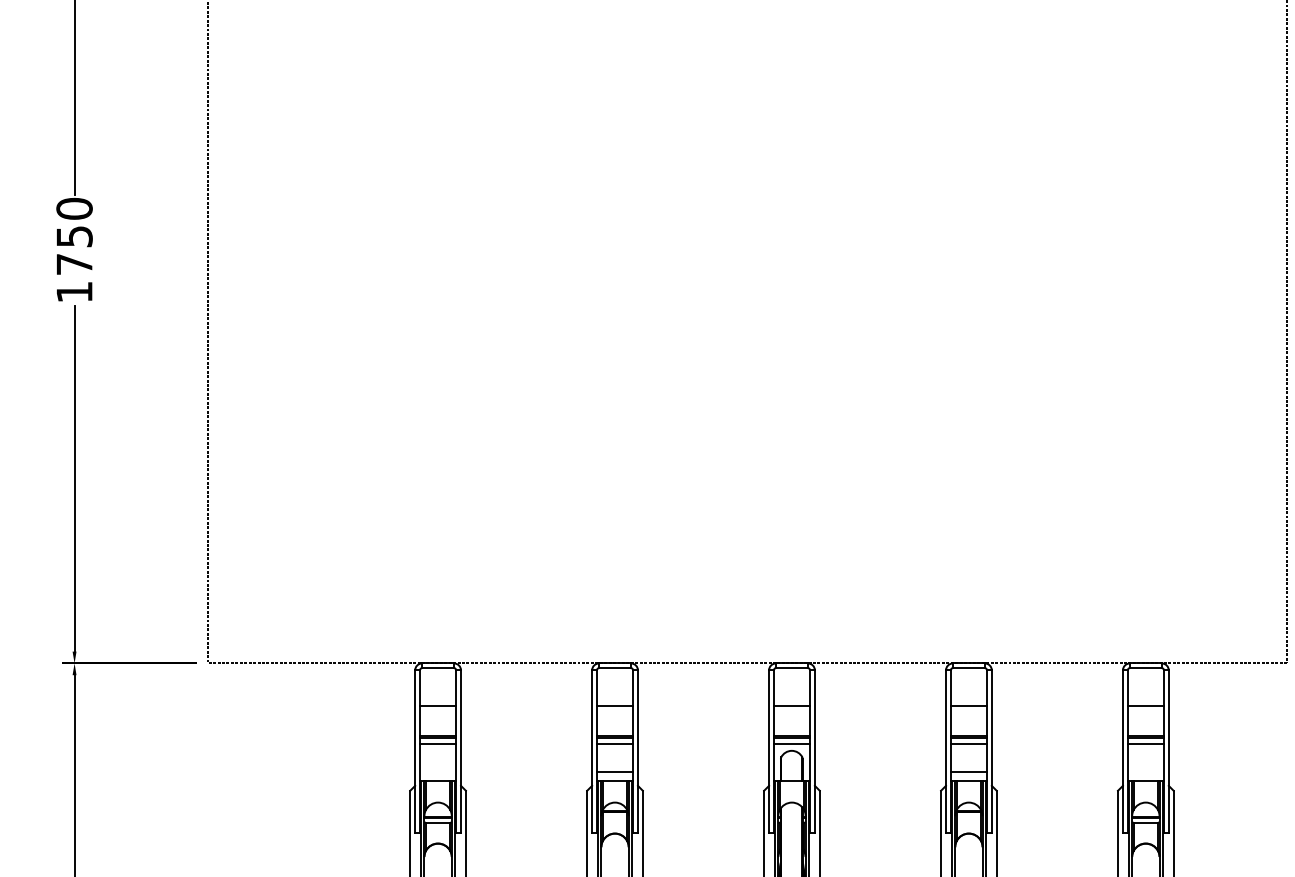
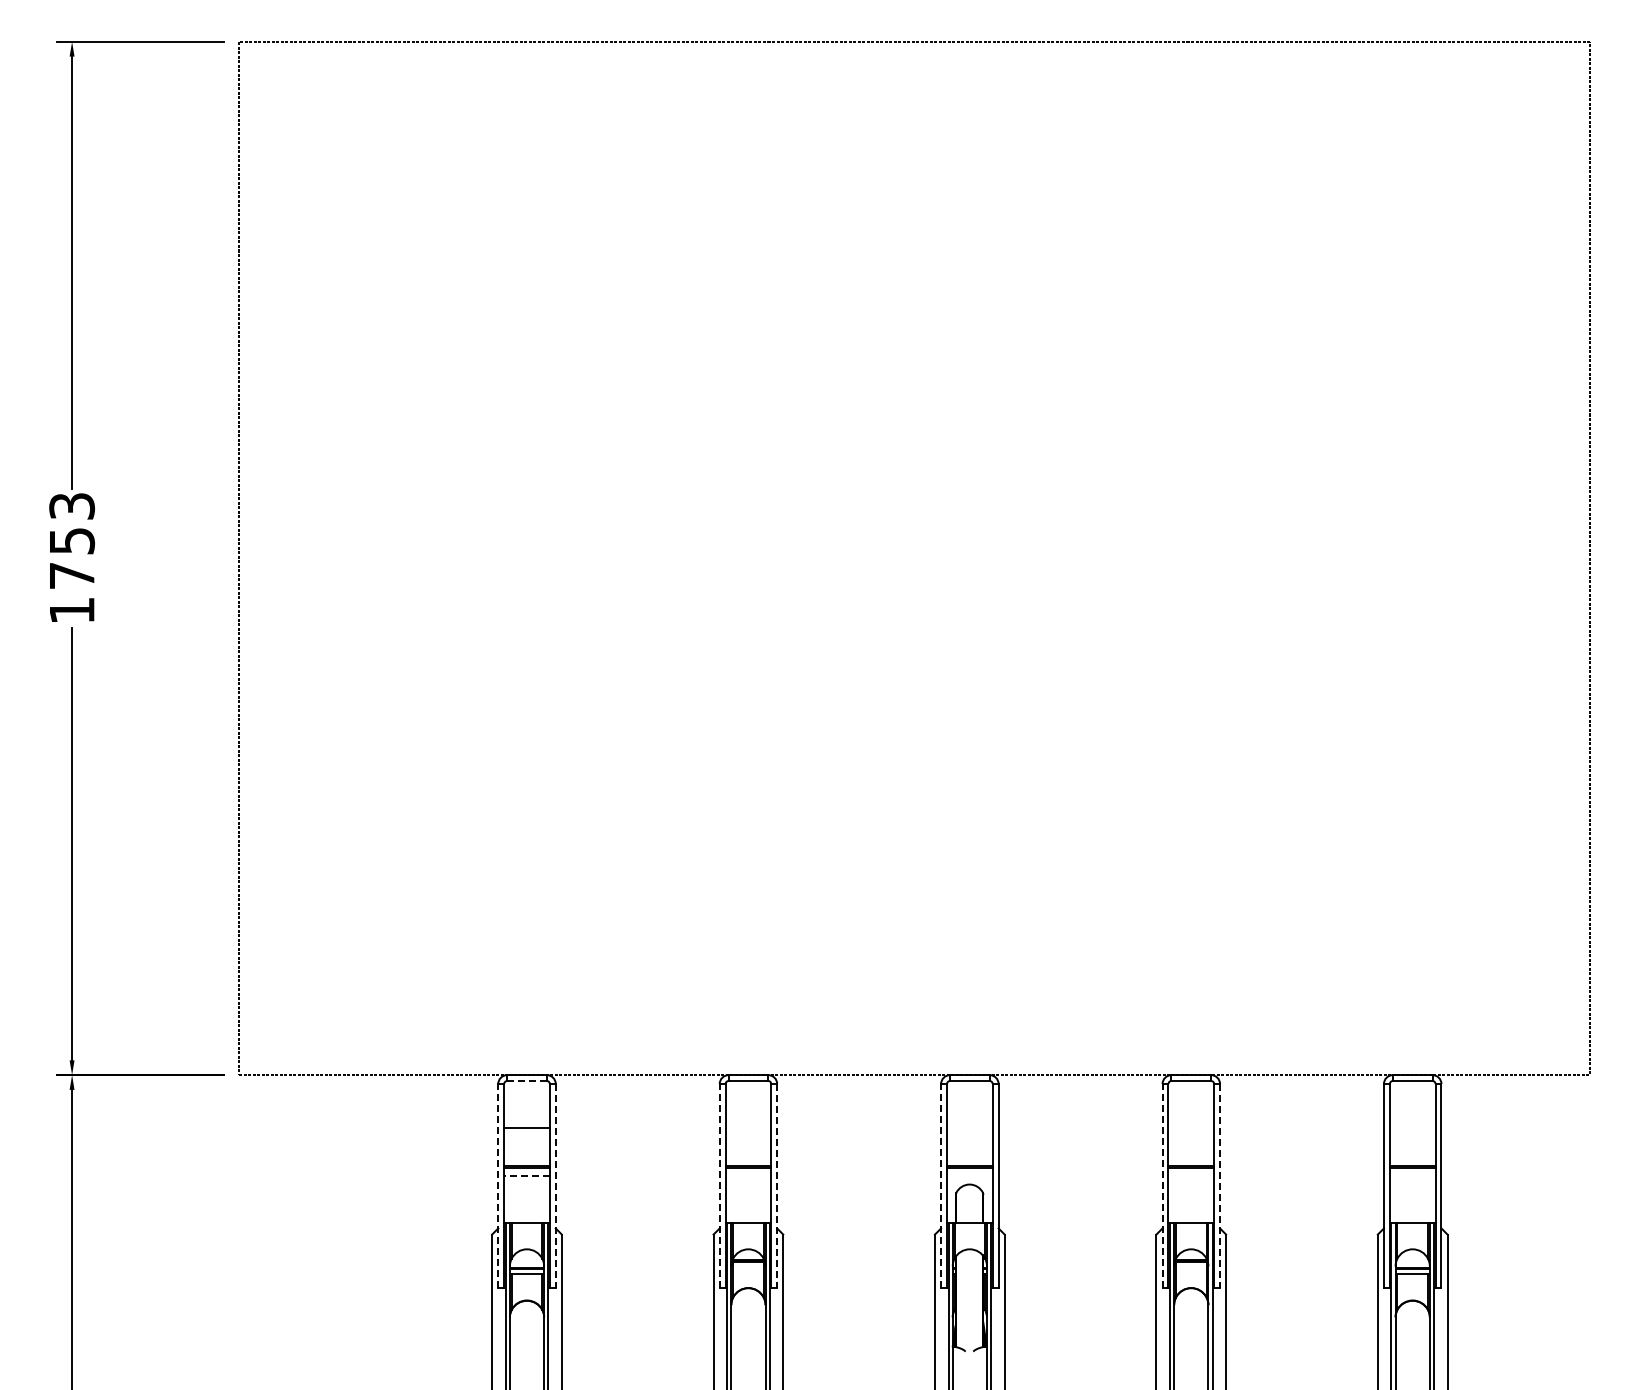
text: (74, 208) -> (72, 505), 1750 -> 1753
line: (438, 668) -> (527, 1081), solid -> dashed
line: (615, 706) -> (748, 1128), removed
line: (791, 706) -> (969, 1128), removed
line: (969, 706) -> (1191, 1128), removed
line: (1145, 706) -> (1412, 1128), removed
line: (438, 744) -> (527, 1176), solid -> dashed
line: (615, 744) -> (748, 1176), removed
line: (791, 744) -> (969, 1176), removed
line: (969, 744) -> (1191, 1176), removed
line: (1145, 744) -> (1412, 1176), removed
line: (415, 751) -> (498, 1185), solid -> dashed
line: (460, 751) -> (555, 1185), solid -> dashed
line: (591, 751) -> (719, 1185), solid -> dashed
line: (638, 751) -> (777, 1185), solid -> dashed
line: (769, 751) -> (941, 1185), solid -> dashed
line: (945, 751) -> (1162, 1185), solid -> dashed
line: (992, 751) -> (1220, 1185), solid -> dashed
line: (615, 772) -> (748, 1211), removed
line: (969, 772) -> (1191, 1211), removed

